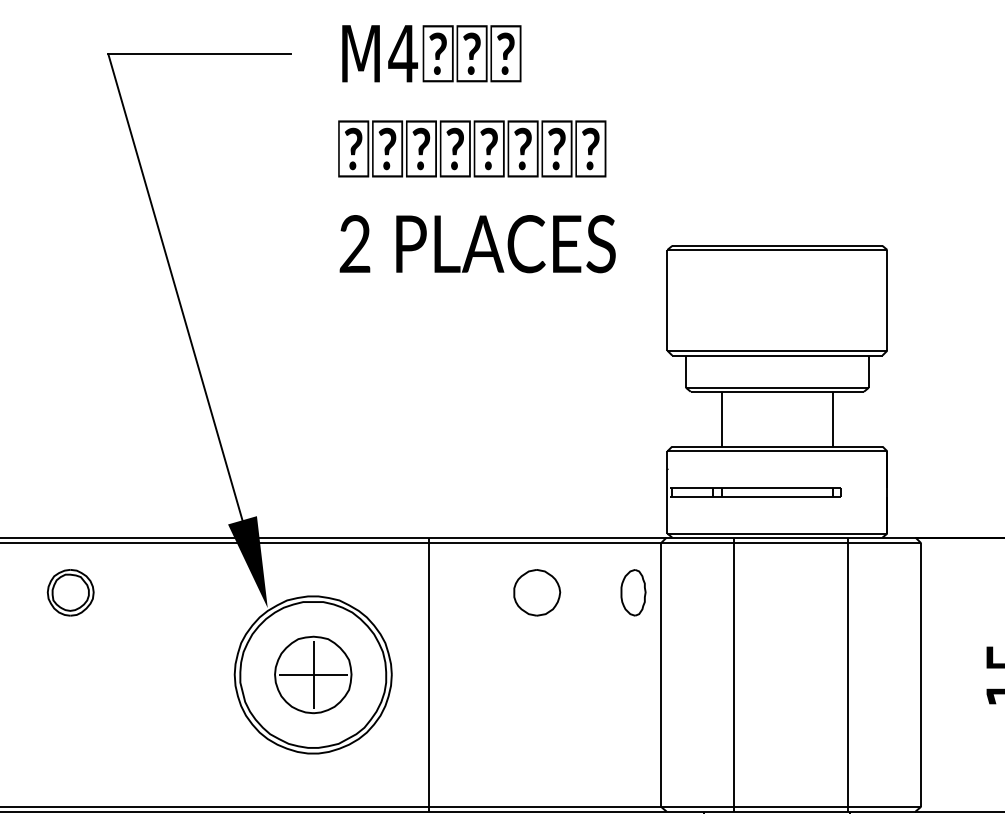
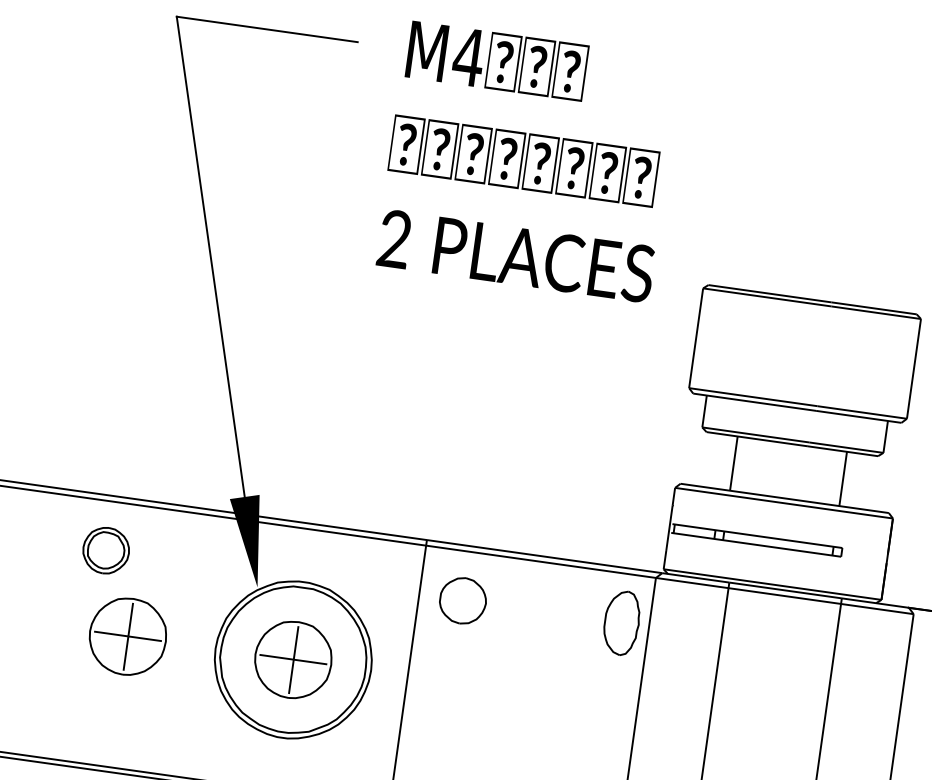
part: (70, 592) -> (105, 550), moved
part: (537, 592) -> (463, 600), moved
part: (633, 592) -> (621, 622), size x1.4
part: (146, 674) -> (128, 636), added

